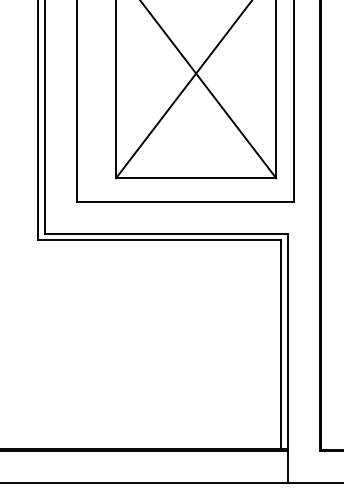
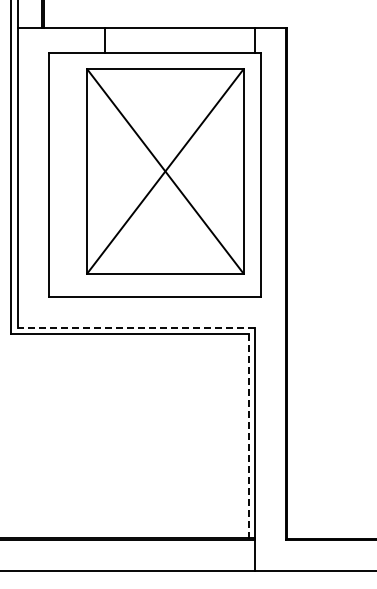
line: (166, 233) -> (136, 327), solid -> dashed
line: (281, 346) -> (248, 437), solid -> dashed

